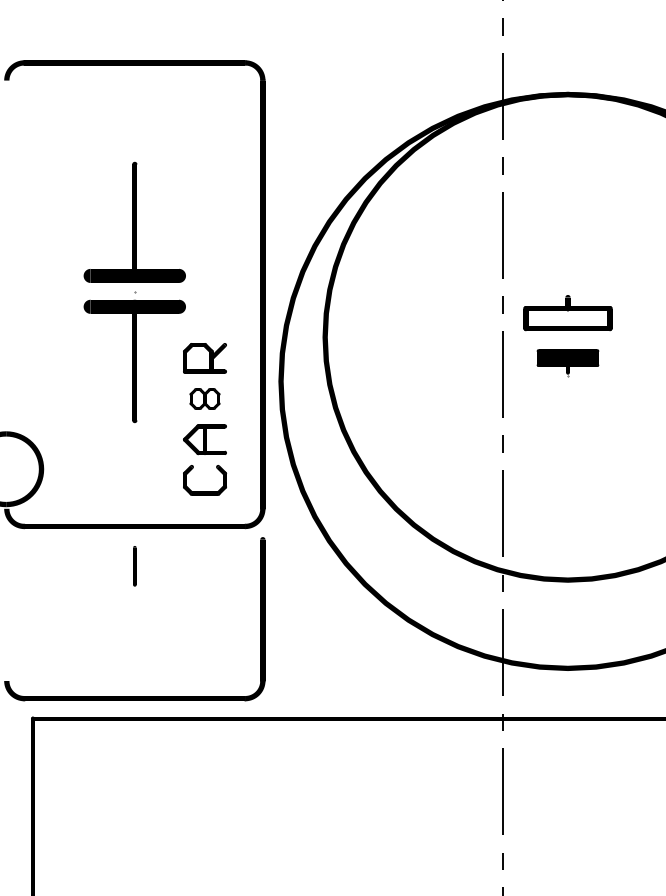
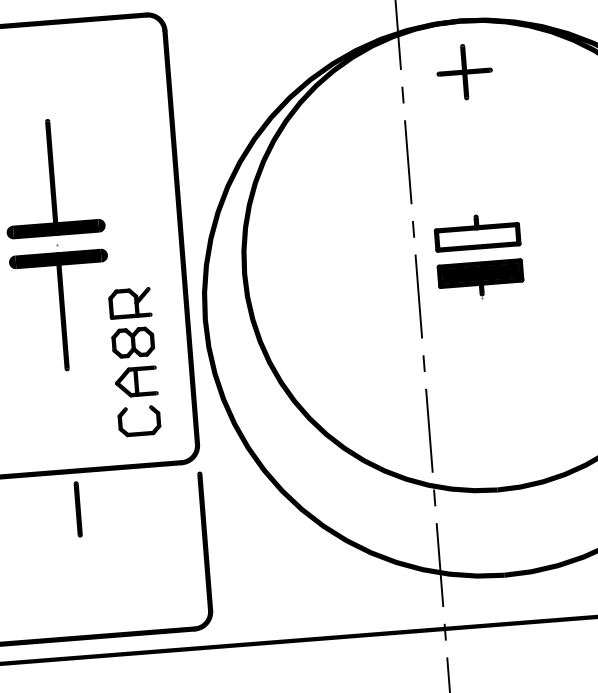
part: (567, 147) -> (464, 72), added
part: (567, 362) -> (480, 279), size x1.43
part: (204, 398) -> (132, 342), size x1.43
part: (134, 566) -> (77, 509), size x1.43

